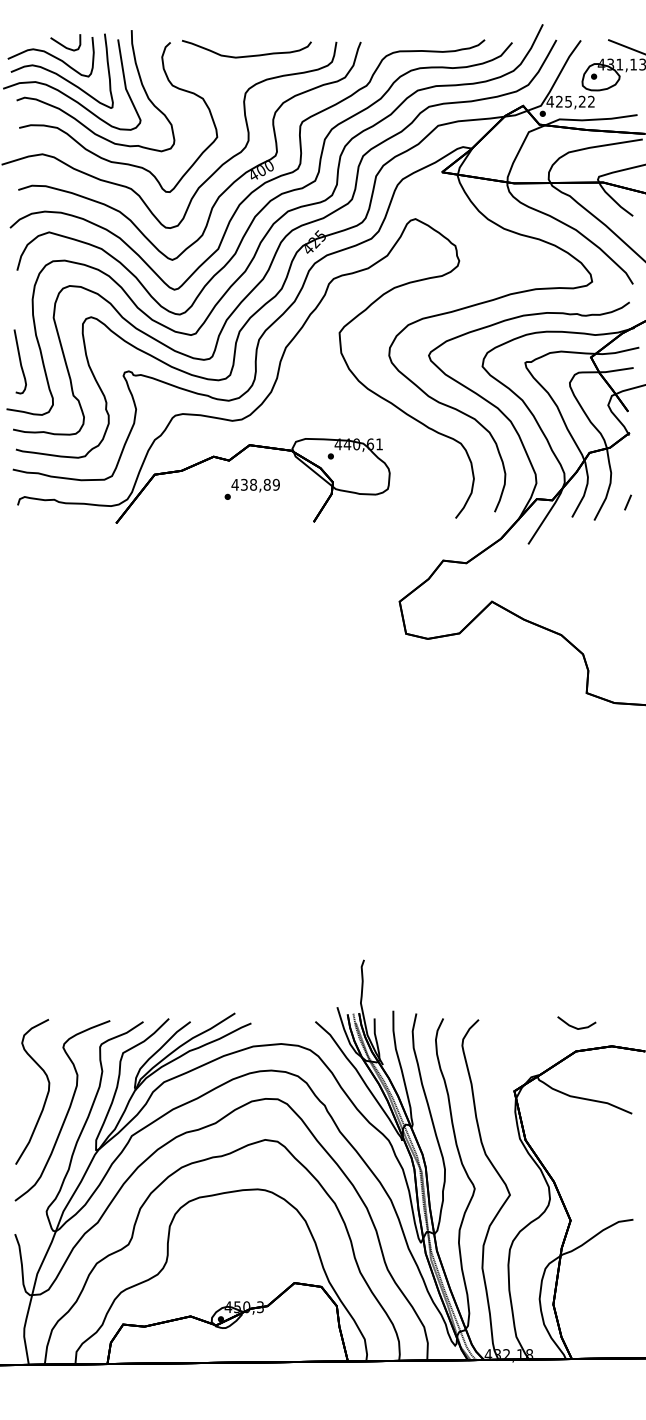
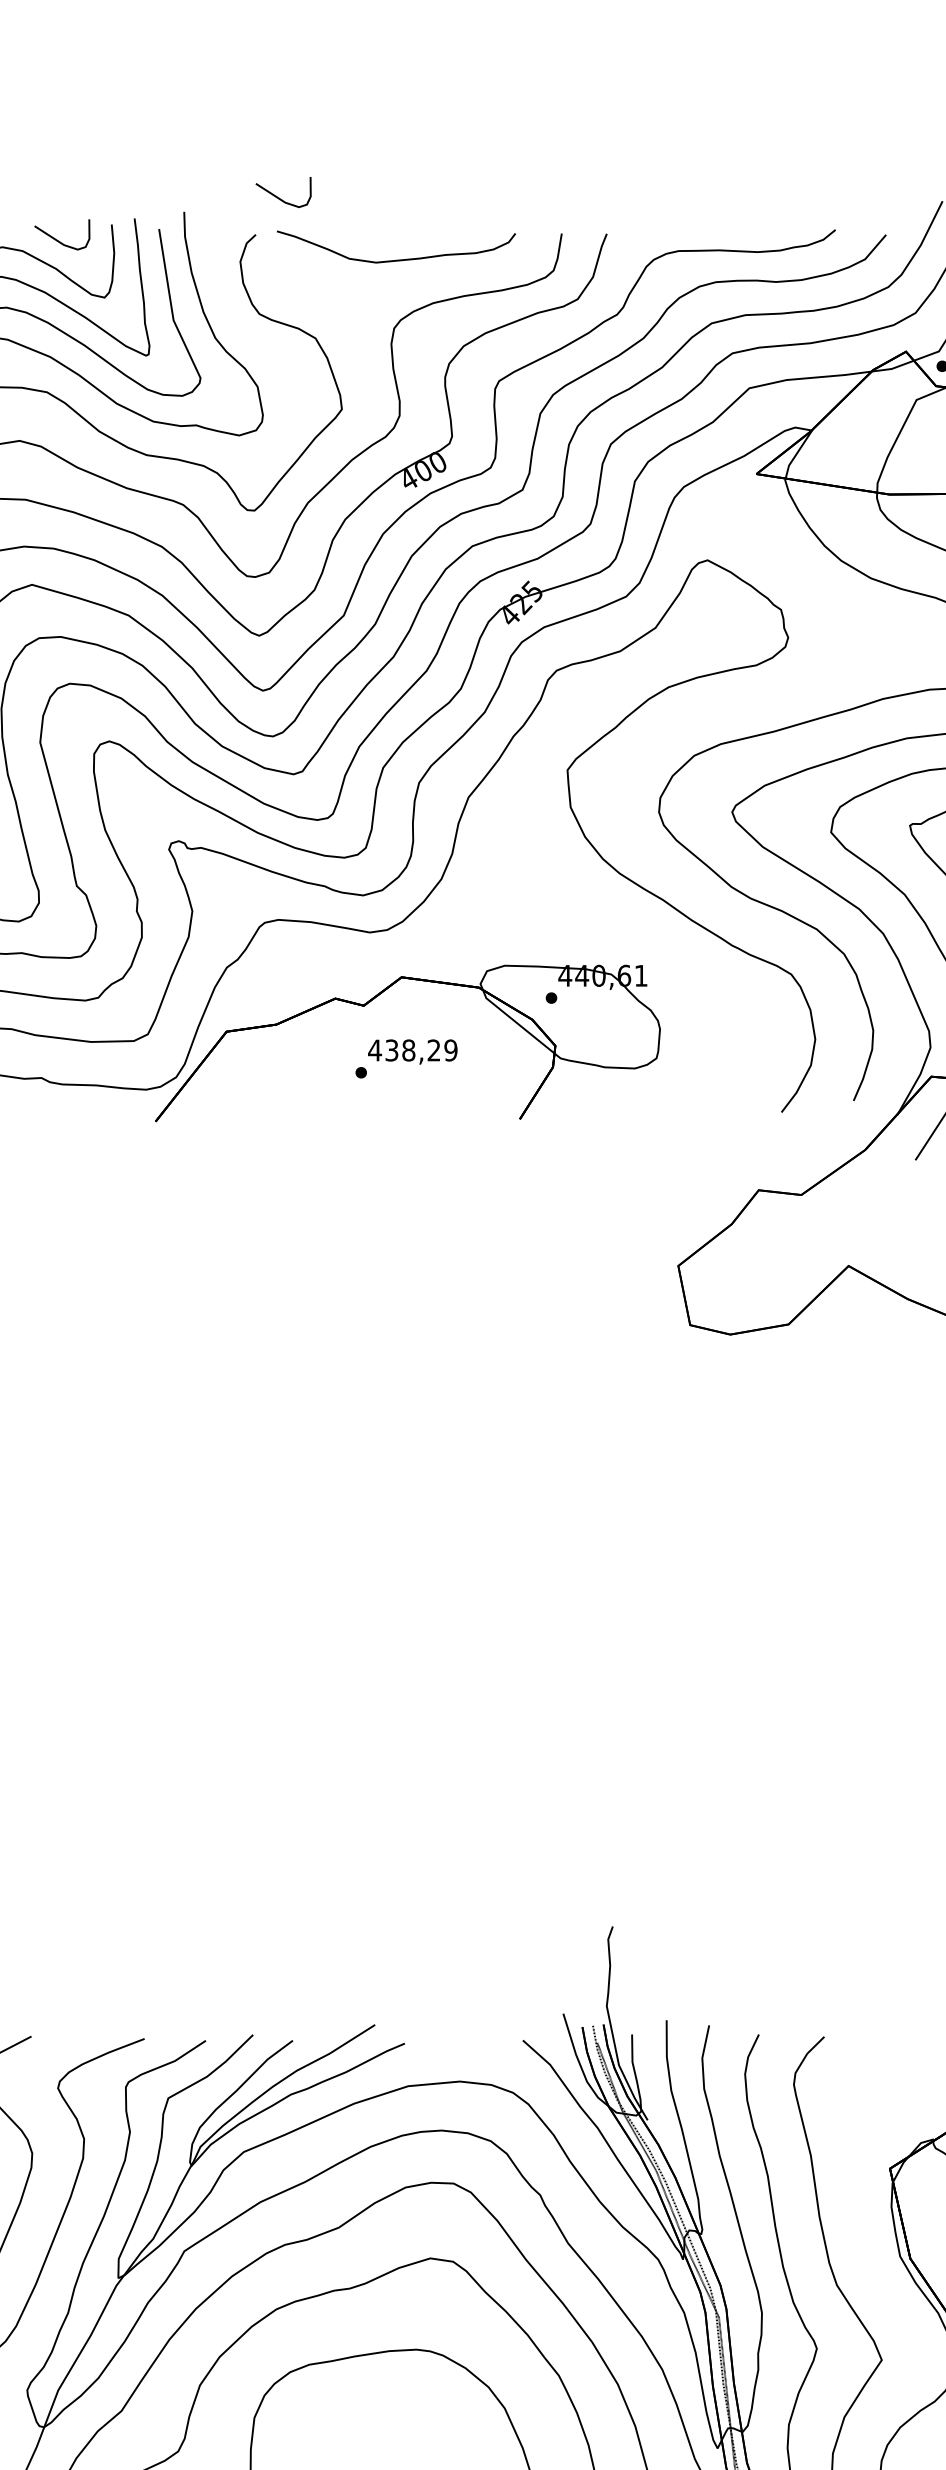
curve: (184, 22) -> (281, 197), added
text: (266, 484) -> (432, 1049), 438,89 -> 438,29

